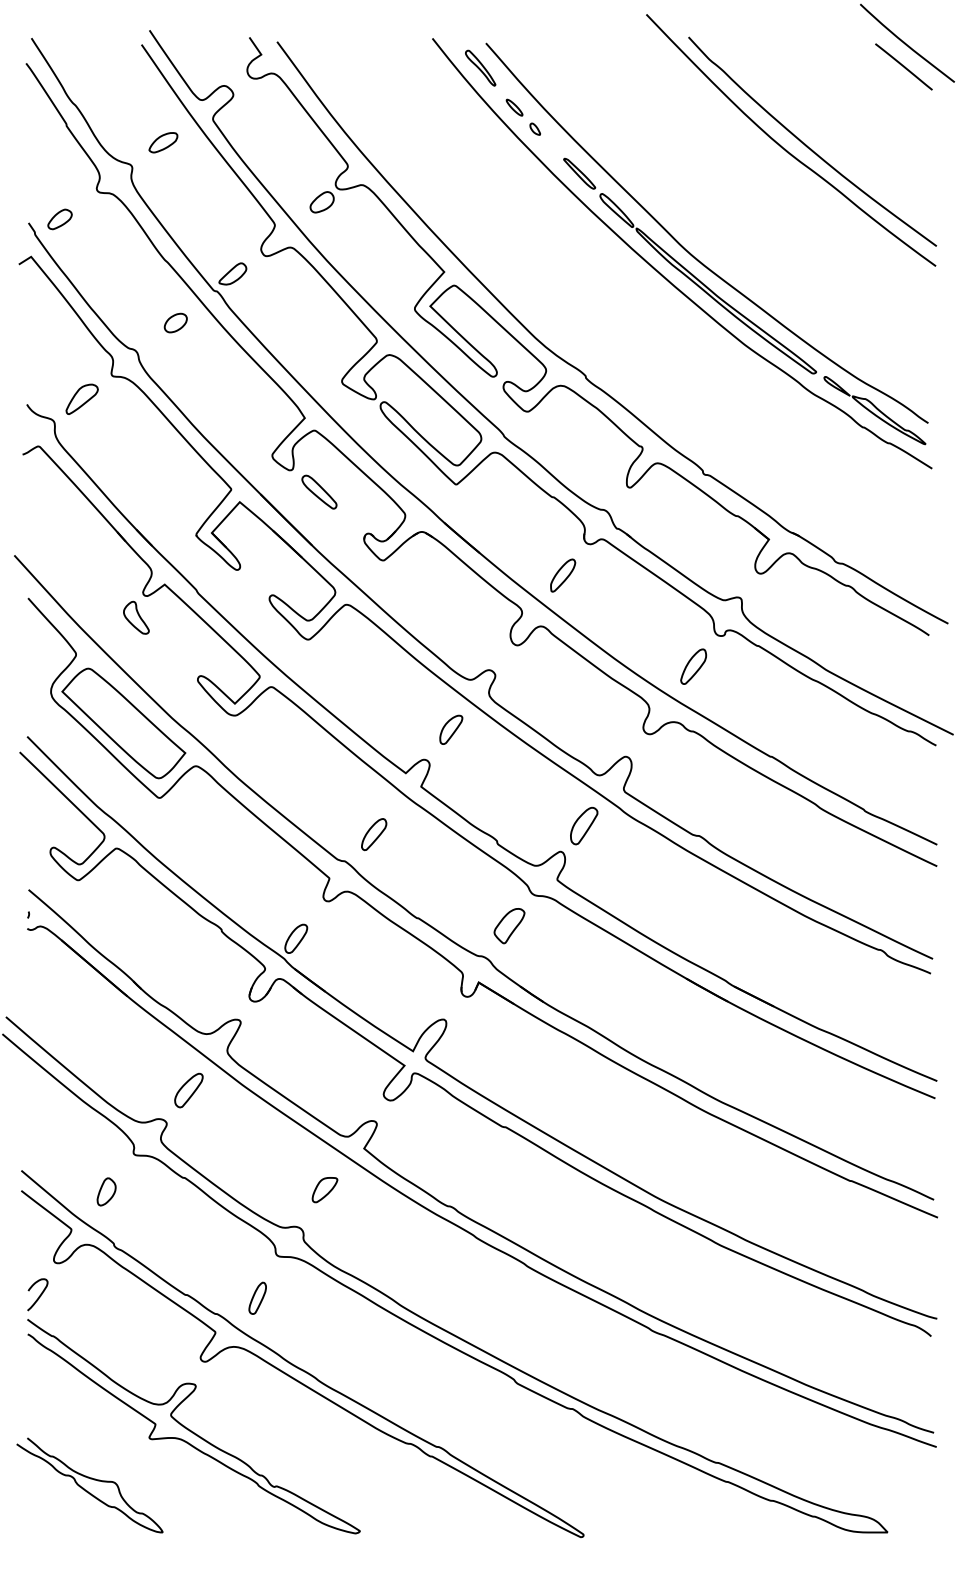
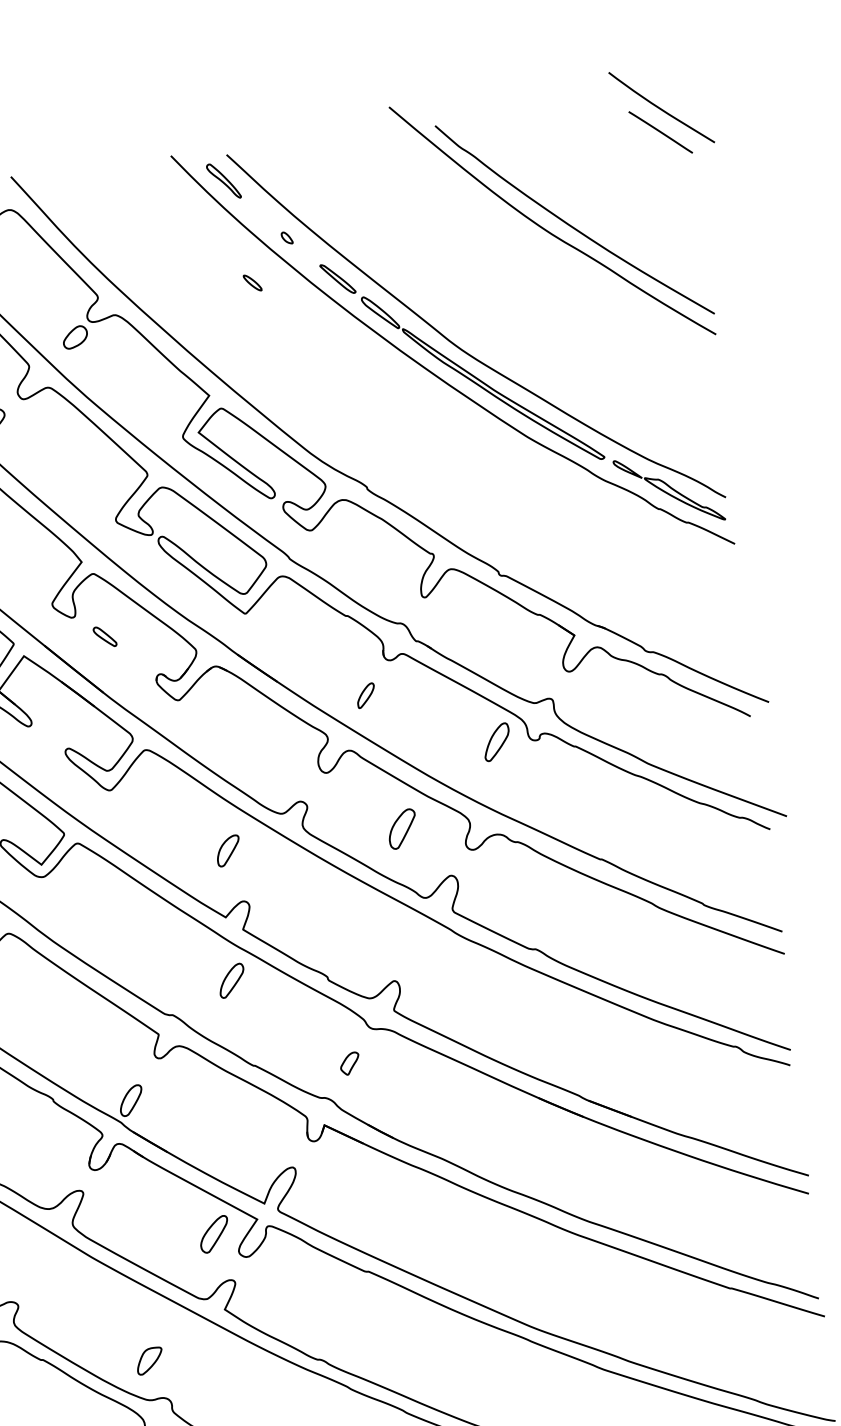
part: (514, 107) -> (252, 282), moved
part: (319, 491) -> (105, 636), size x0.6
part: (563, 575) -> (366, 695), size x0.7
part: (693, 666) -> (496, 742), moved
part: (451, 729) -> (228, 850), moved
part: (584, 825) -> (402, 828), moved
part: (374, 834) -> (232, 980), moved
part: (509, 926) -> (349, 1063), size x0.6
part: (188, 1090) -> (213, 1234), moved
part: (324, 1190) -> (149, 1361), moved

